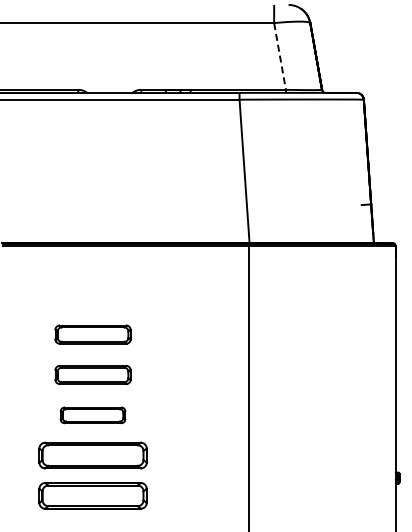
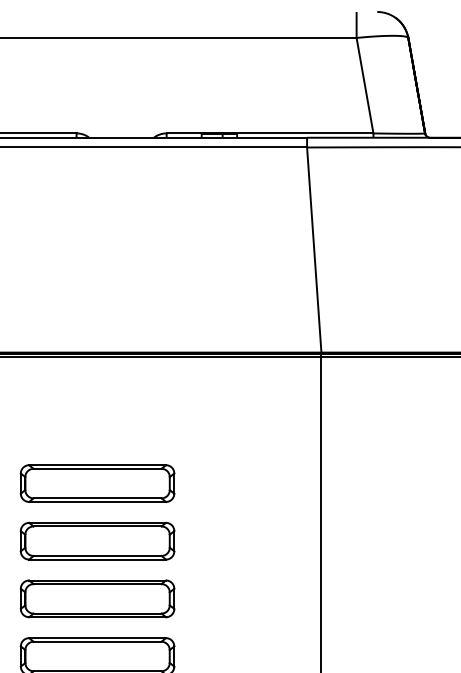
line: (280, 56) -> (365, 85), dashed -> solid
part: (92, 334) -> (96, 483), size x1.43
part: (92, 374) -> (96, 540), size x1.43
part: (92, 415) -> (96, 599), size x1.67

